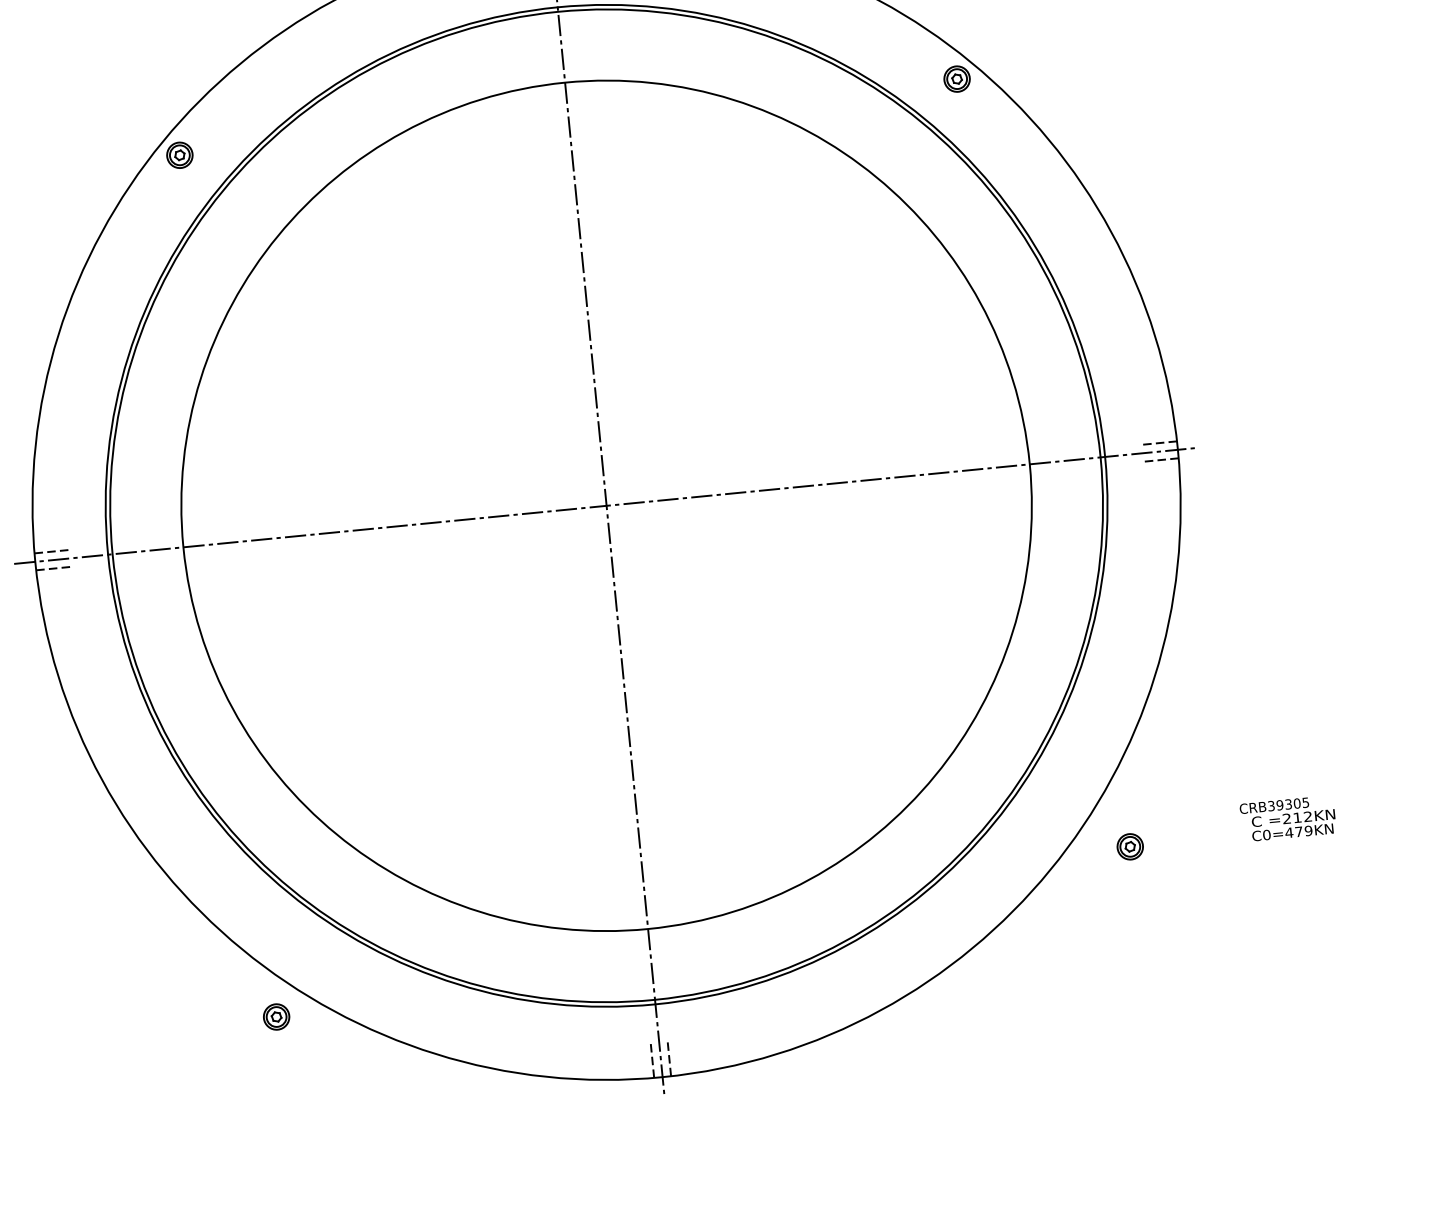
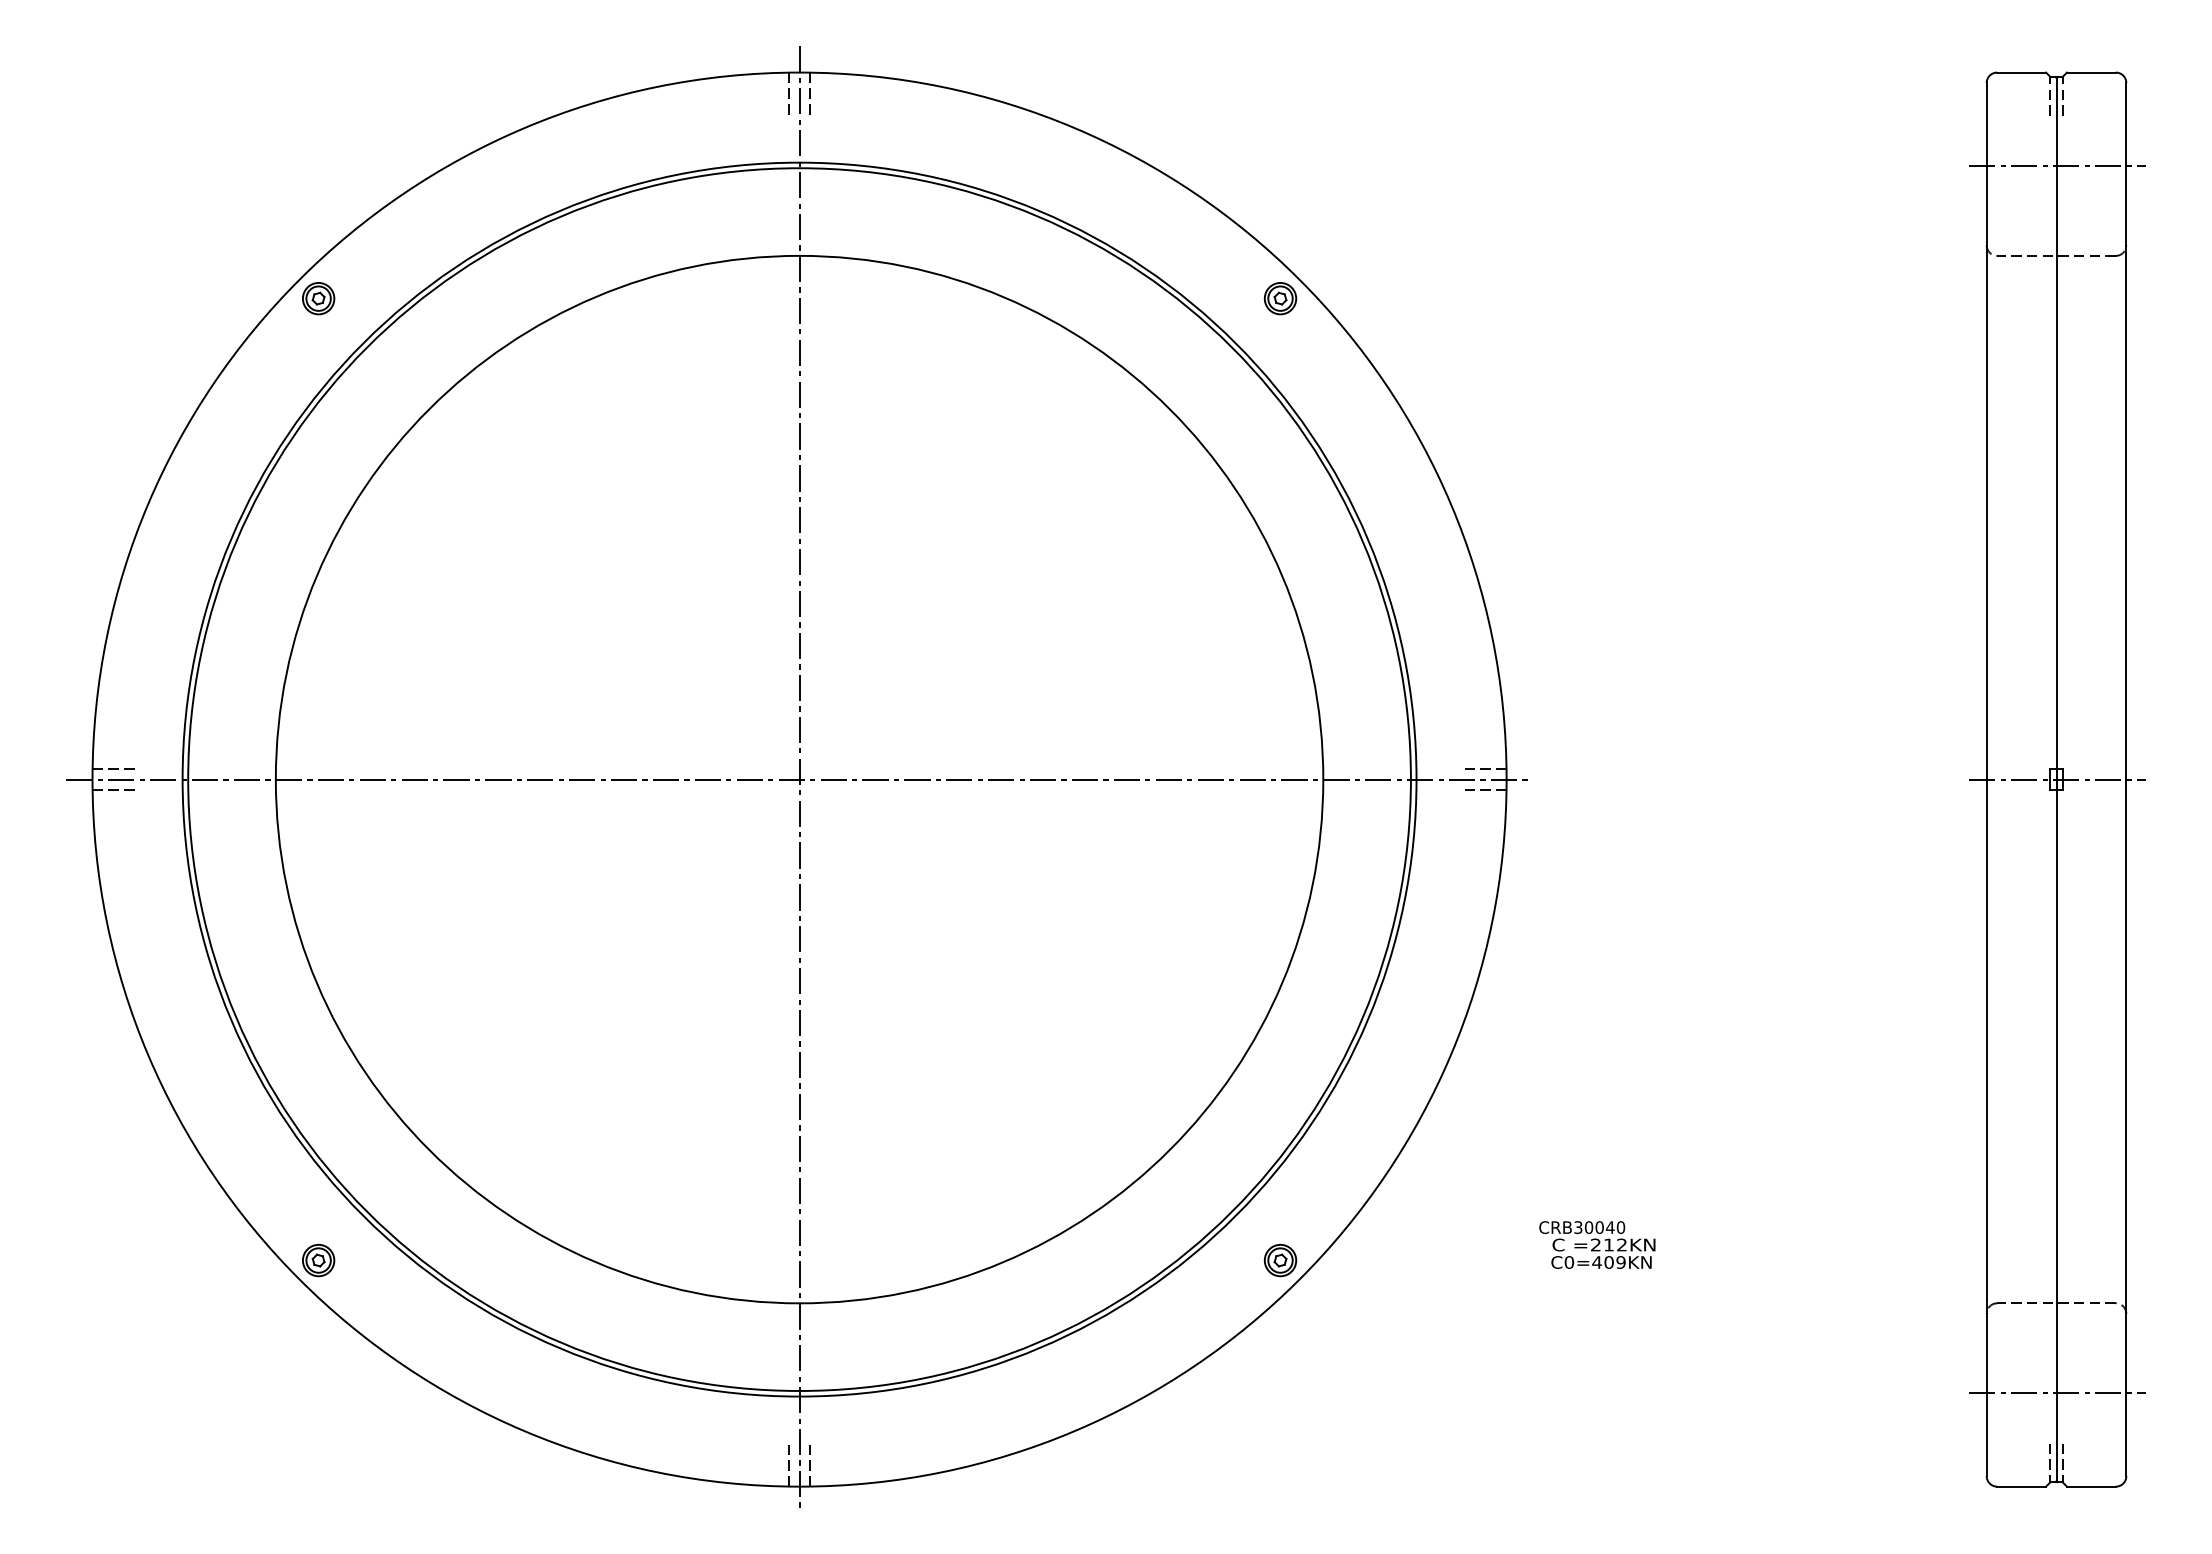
text: (1292, 803) -> (1604, 1227), CRB39305 -> CRB30040
text: (1298, 831) -> (1608, 1262), C0=479KN -> C0=409KN
part: (1130, 846) -> (1280, 1260), moved
part: (276, 1016) -> (318, 1260), moved

